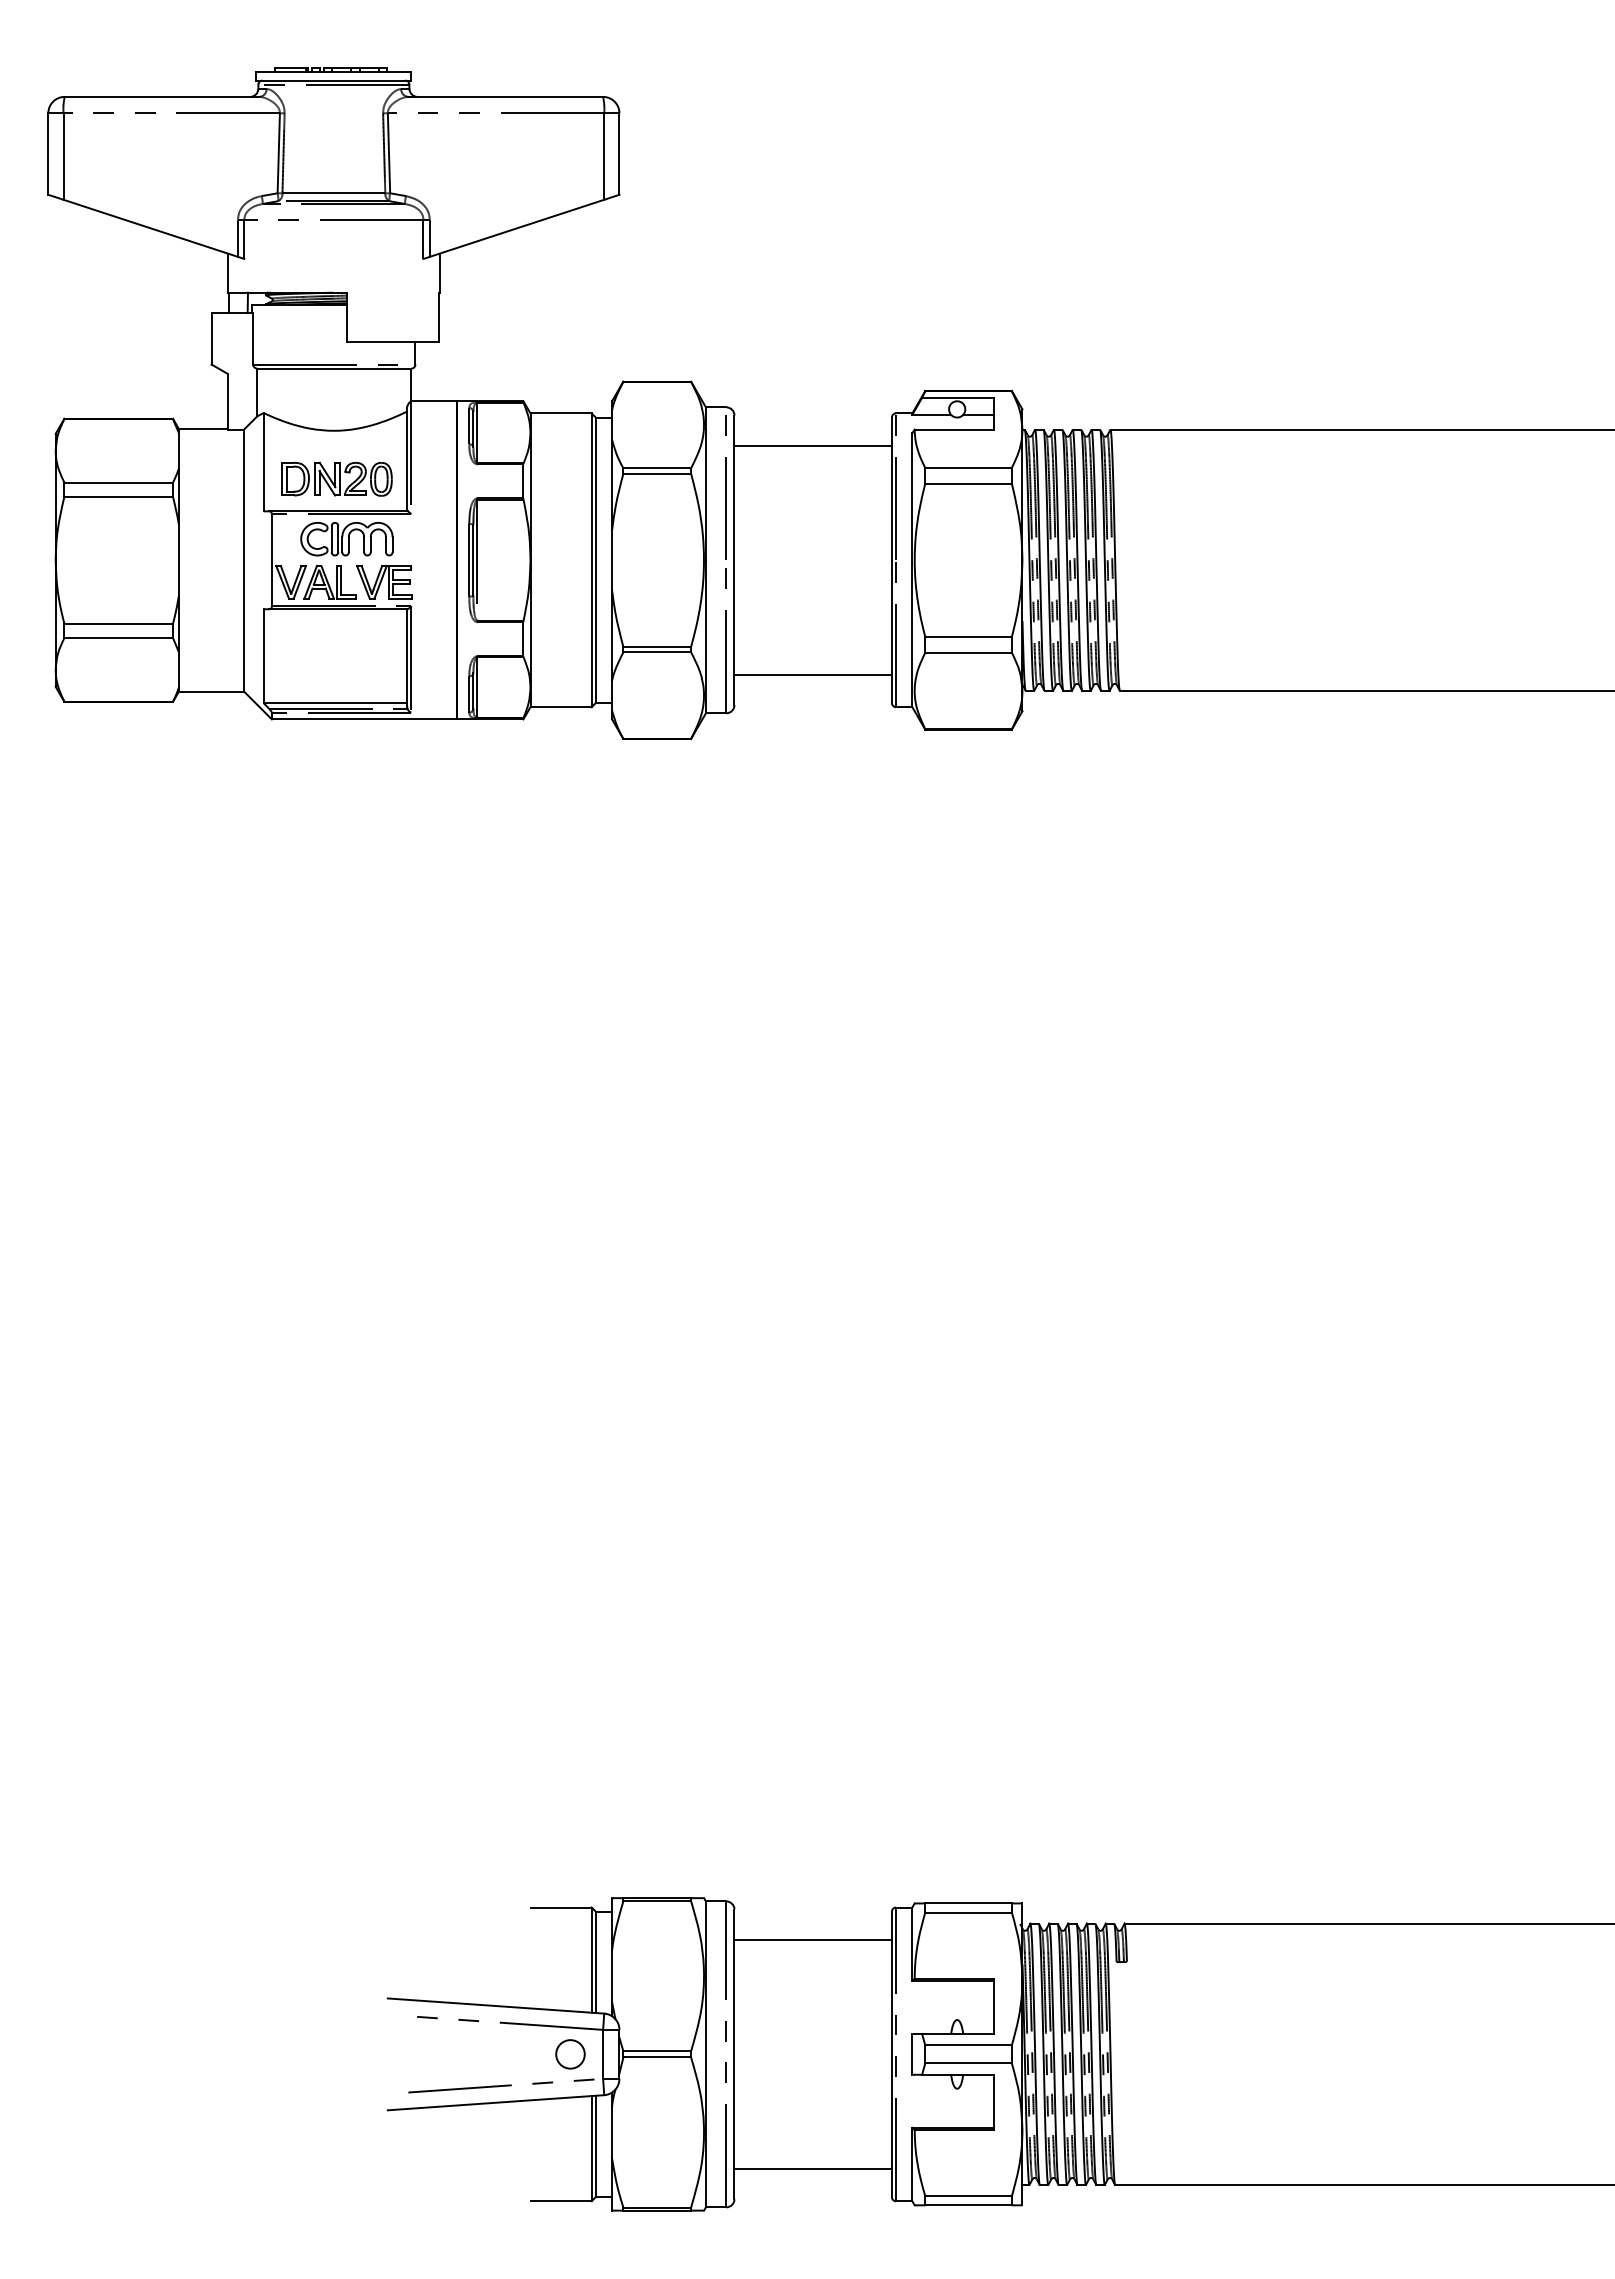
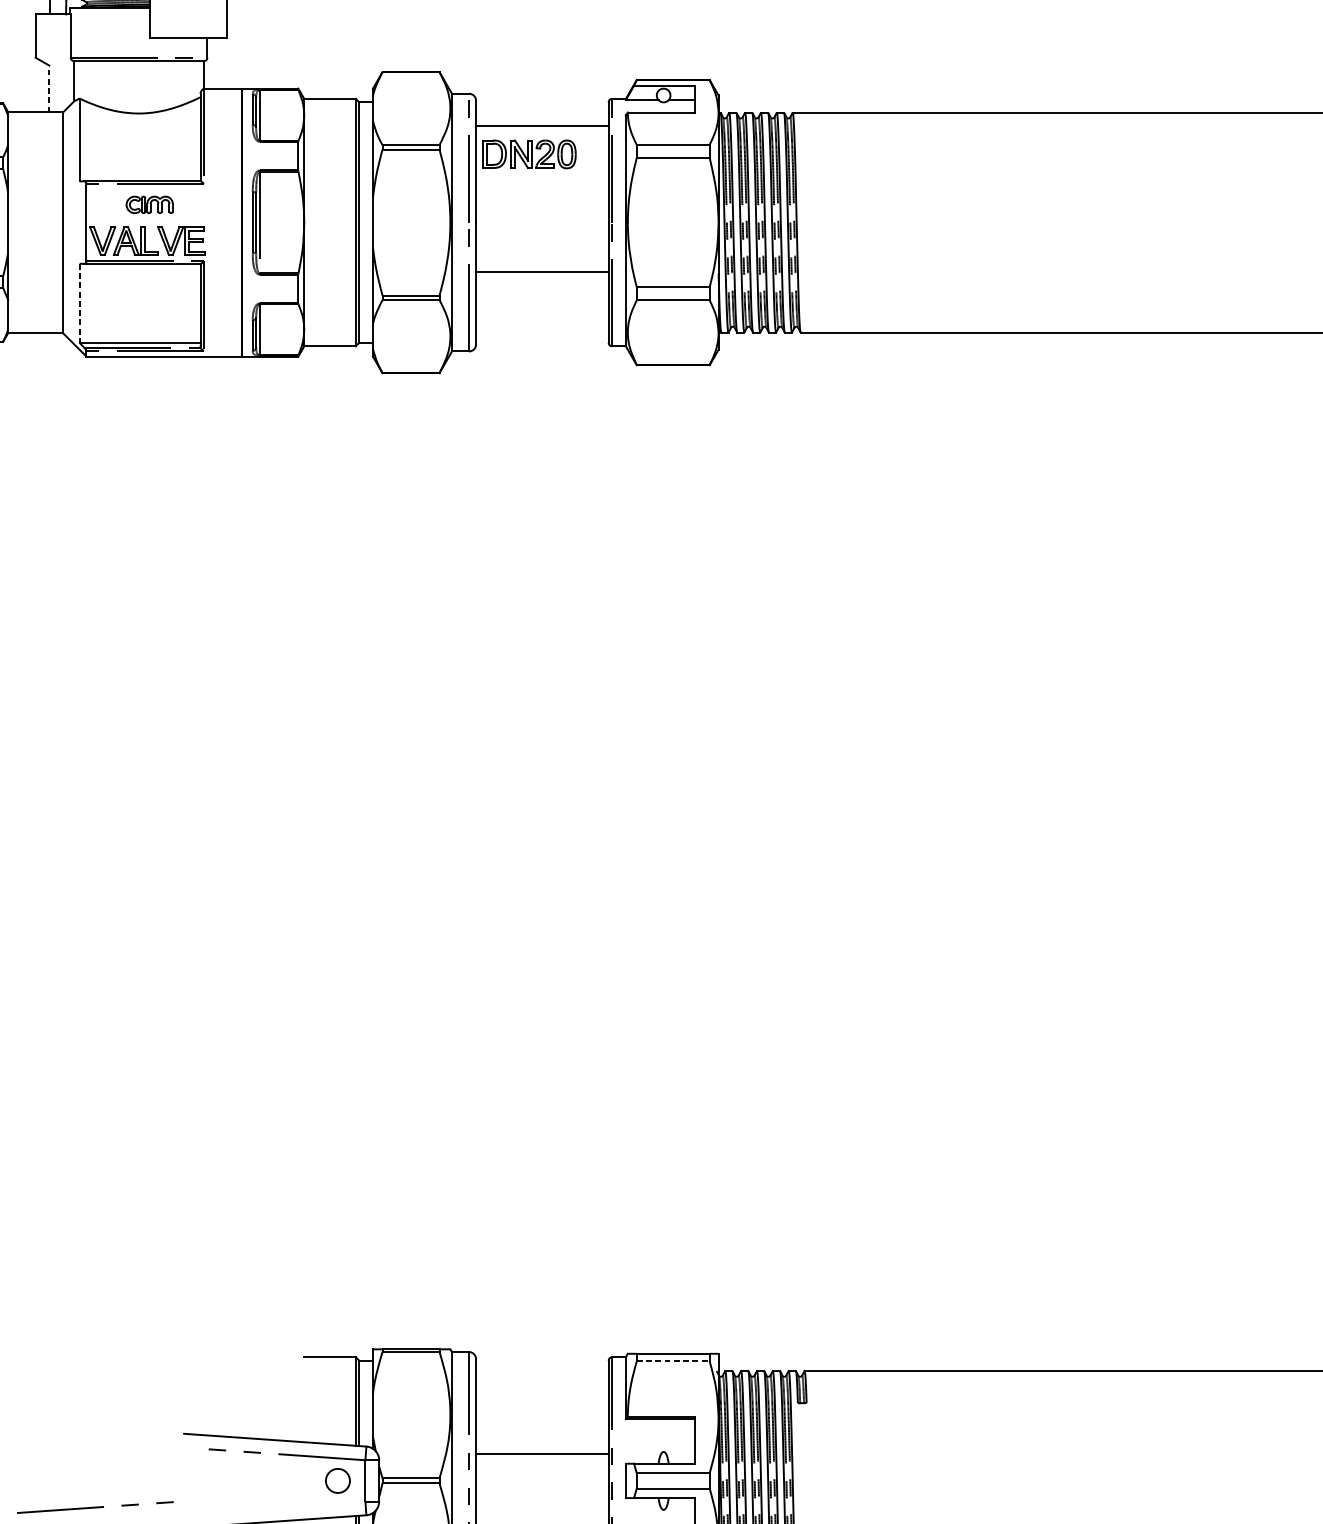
line: (227, 401) -> (49, 88), solid -> dashed
part: (336, 478) -> (529, 153), moved
part: (346, 539) -> (149, 205), size x0.6
line: (263, 656) -> (79, 303), solid -> dashed
line: (812, 674) -> (541, 272), moved
line: (969, 1912) -> (674, 1361), solid -> dashed
line: (812, 1940) -> (541, 1454), moved
line: (501, 2085) -> (95, 1507), moved

